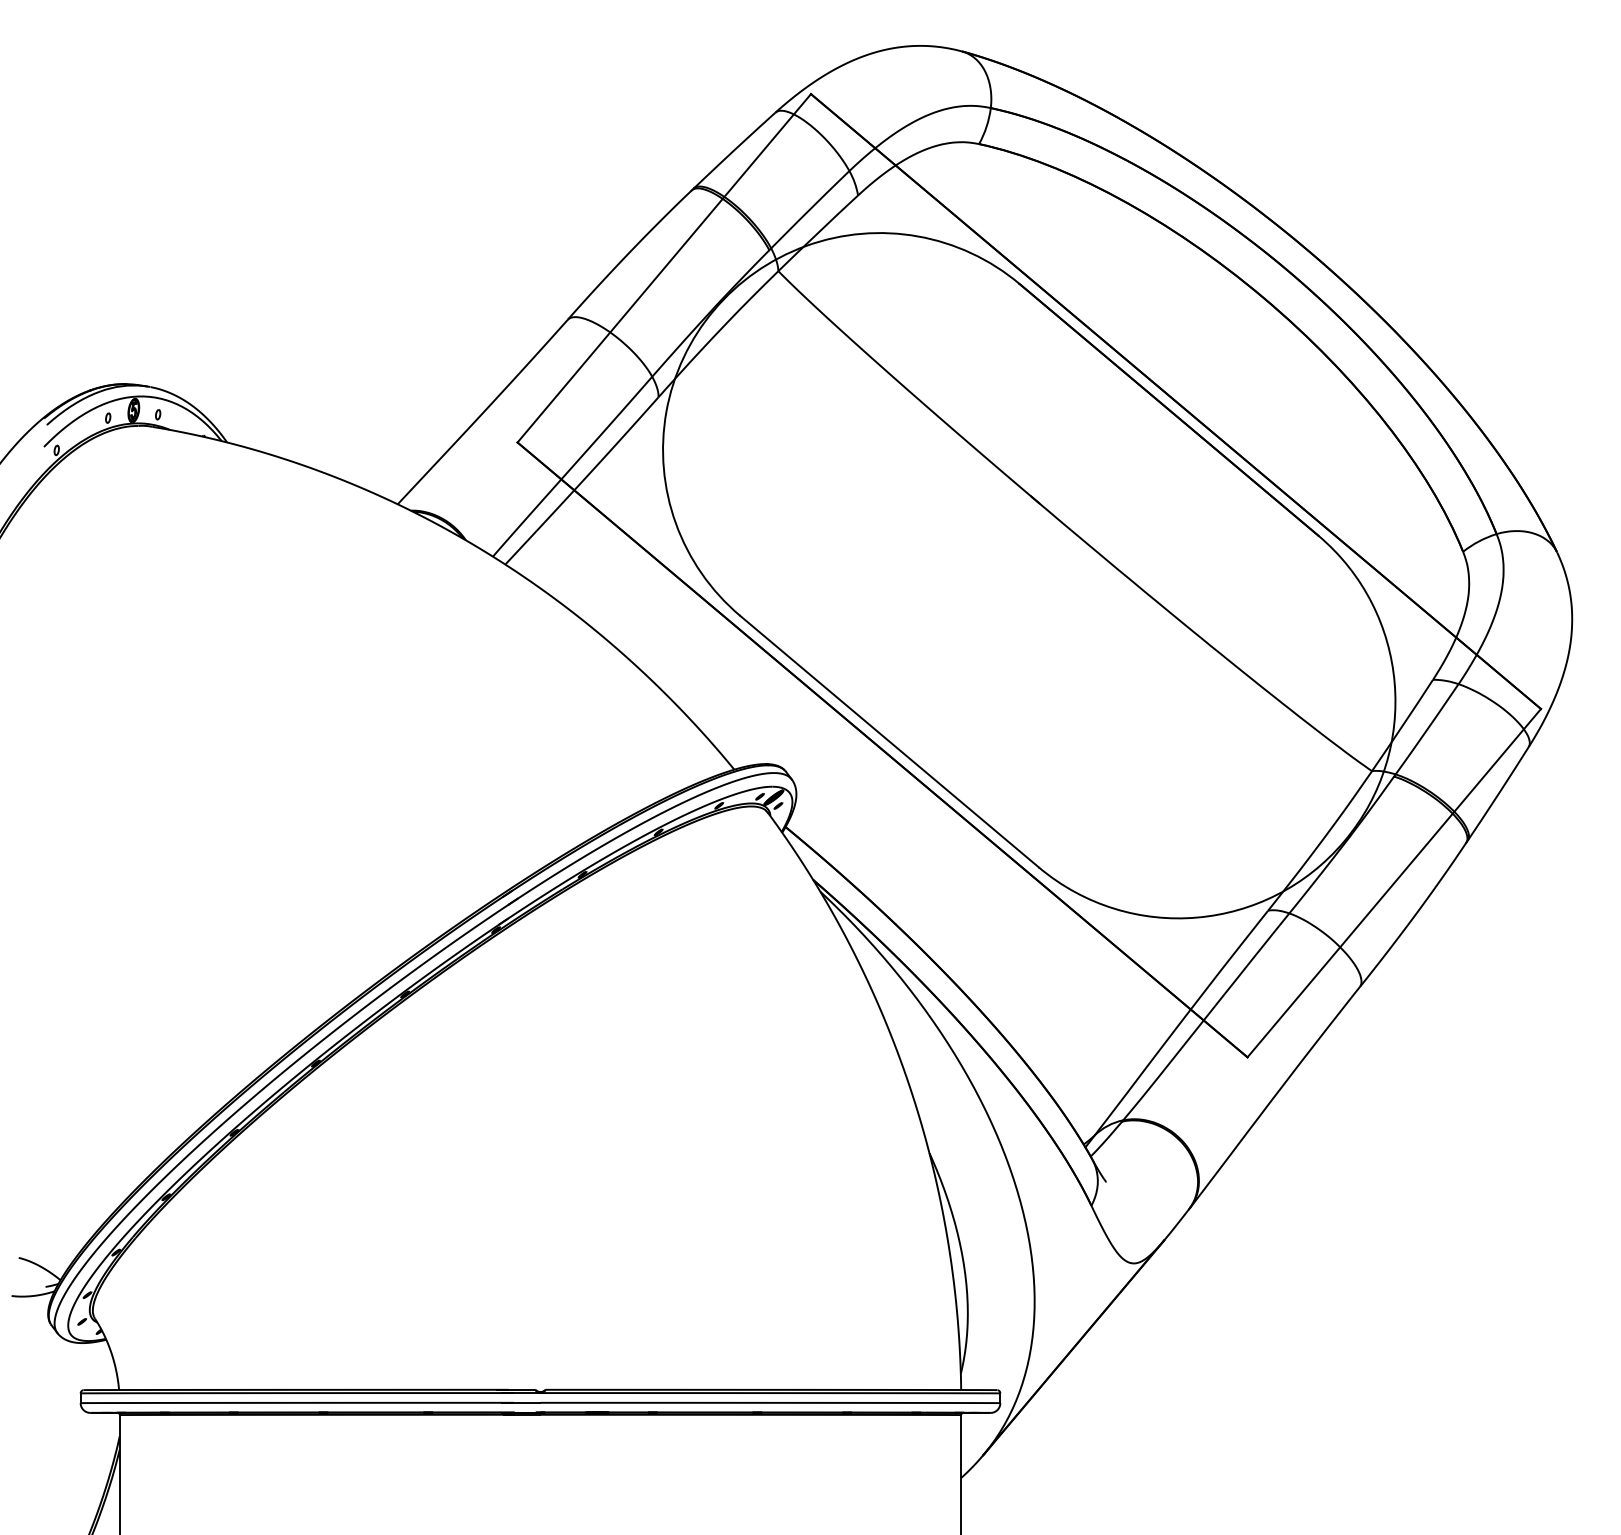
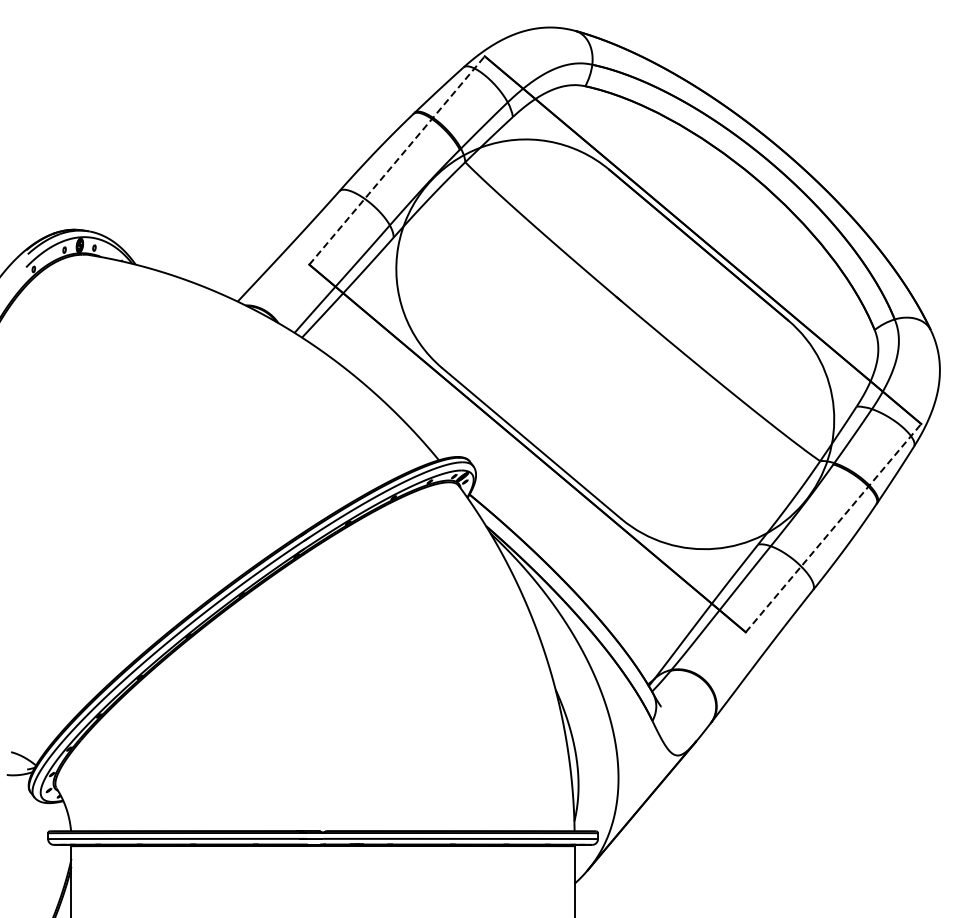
line: (664, 268) -> (397, 160), solid -> dashed
line: (1394, 882) -> (833, 527), solid -> dashed

